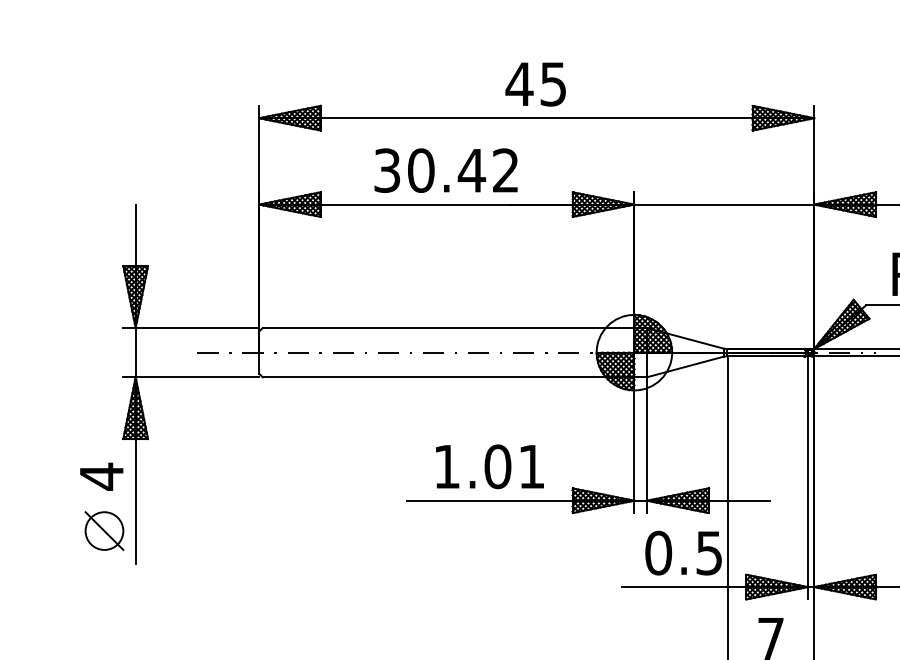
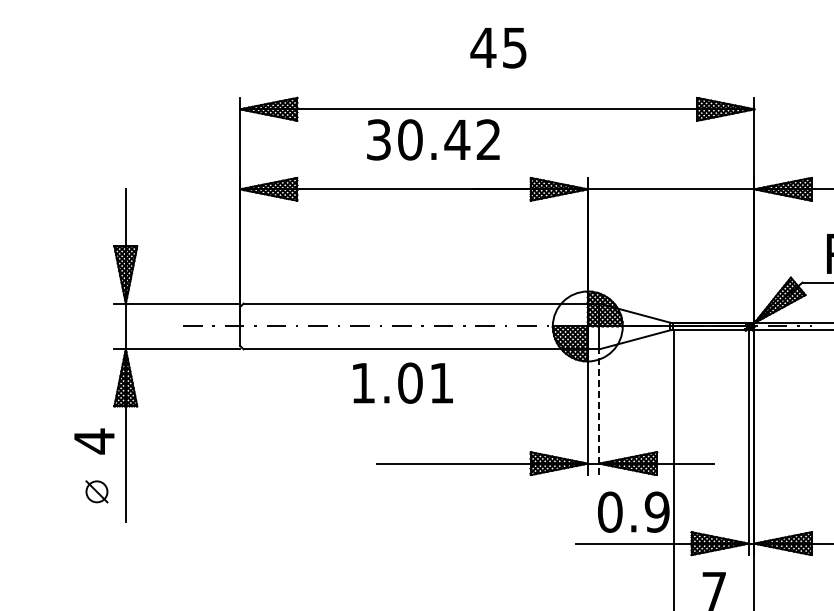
text: (535, 84) -> (498, 48), moved
text: (446, 170) -> (433, 139), moved
line: (647, 445) -> (599, 412), solid -> dashed
text: (489, 466) -> (402, 382), moved
part: (103, 530) -> (96, 491), size x0.6
text: (708, 552) -> (656, 511), 0.5 -> 0.9

